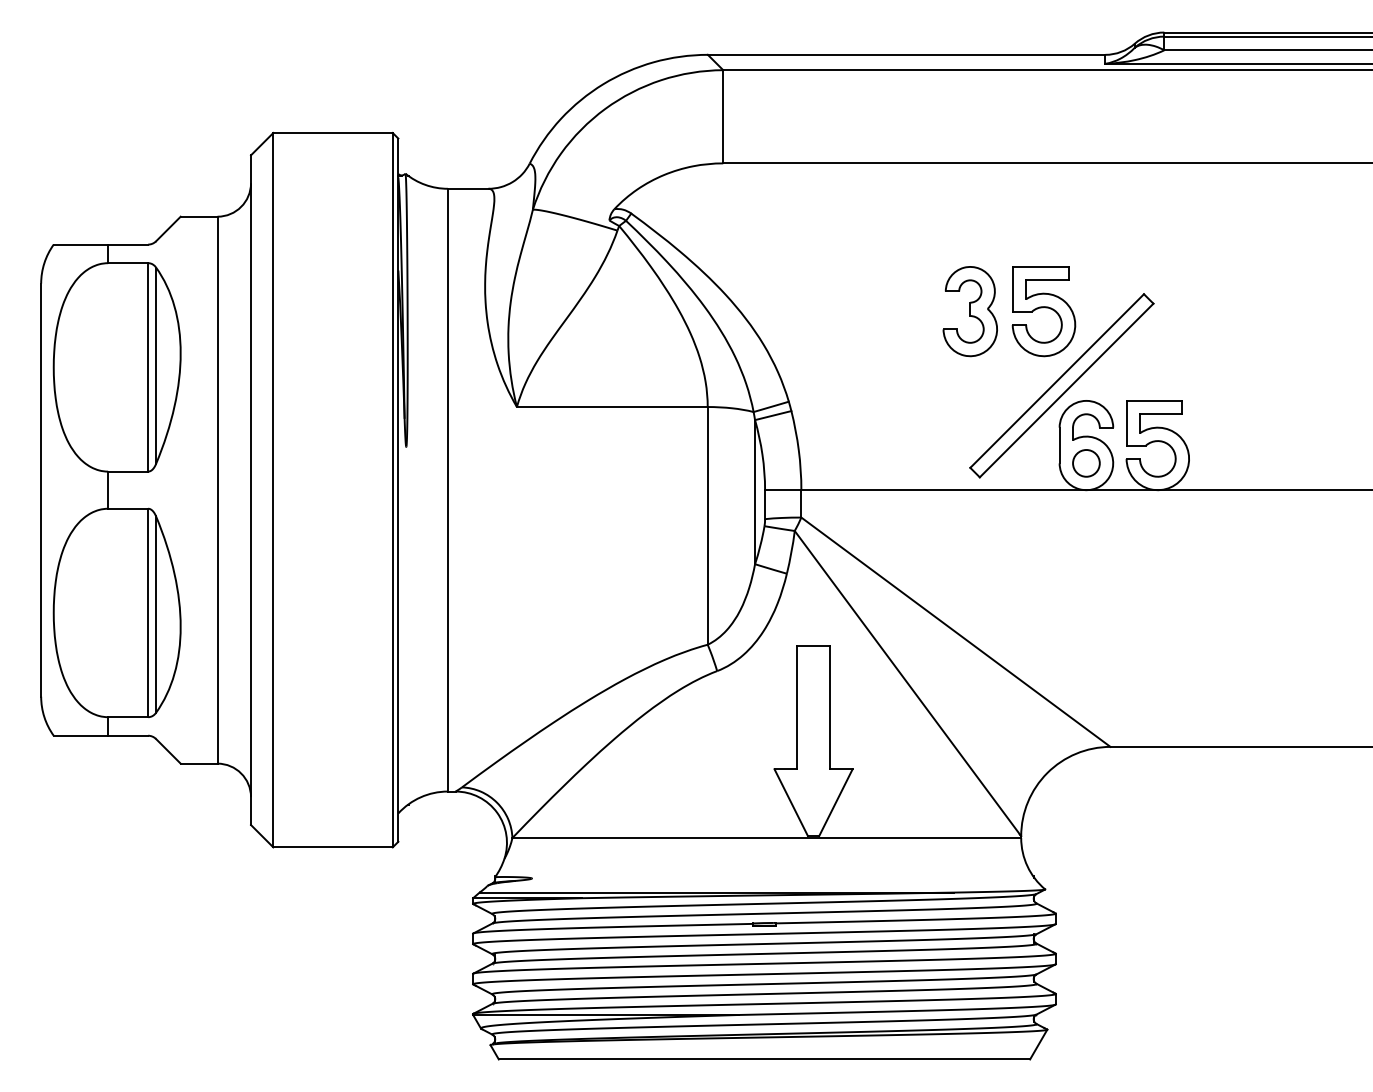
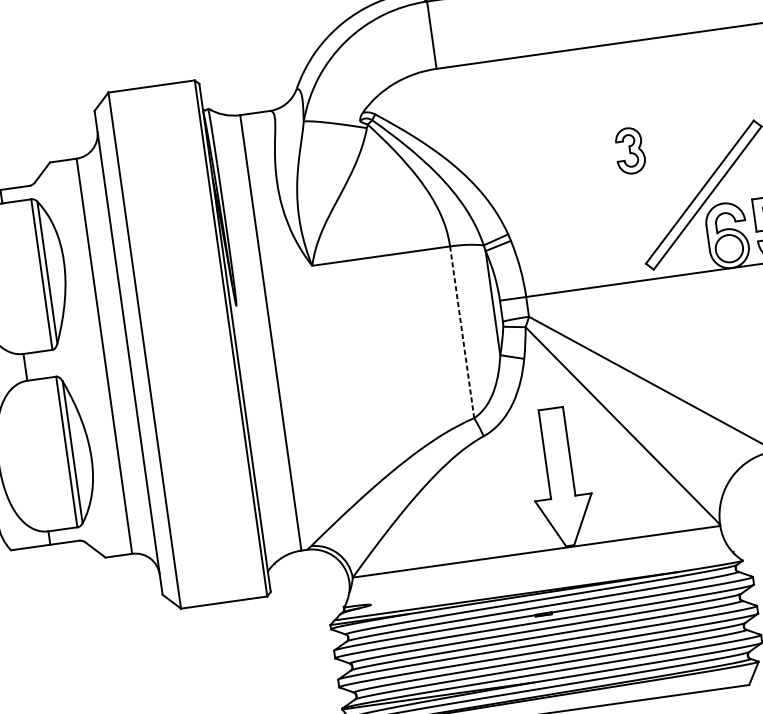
part: (969, 311) -> (629, 150), size x0.7
part: (1043, 311) -> (682, 143), removed
circle: (1086, 463) -> (729, 248), size x1.4
line: (707, 525) -> (461, 332), solid -> dashed

